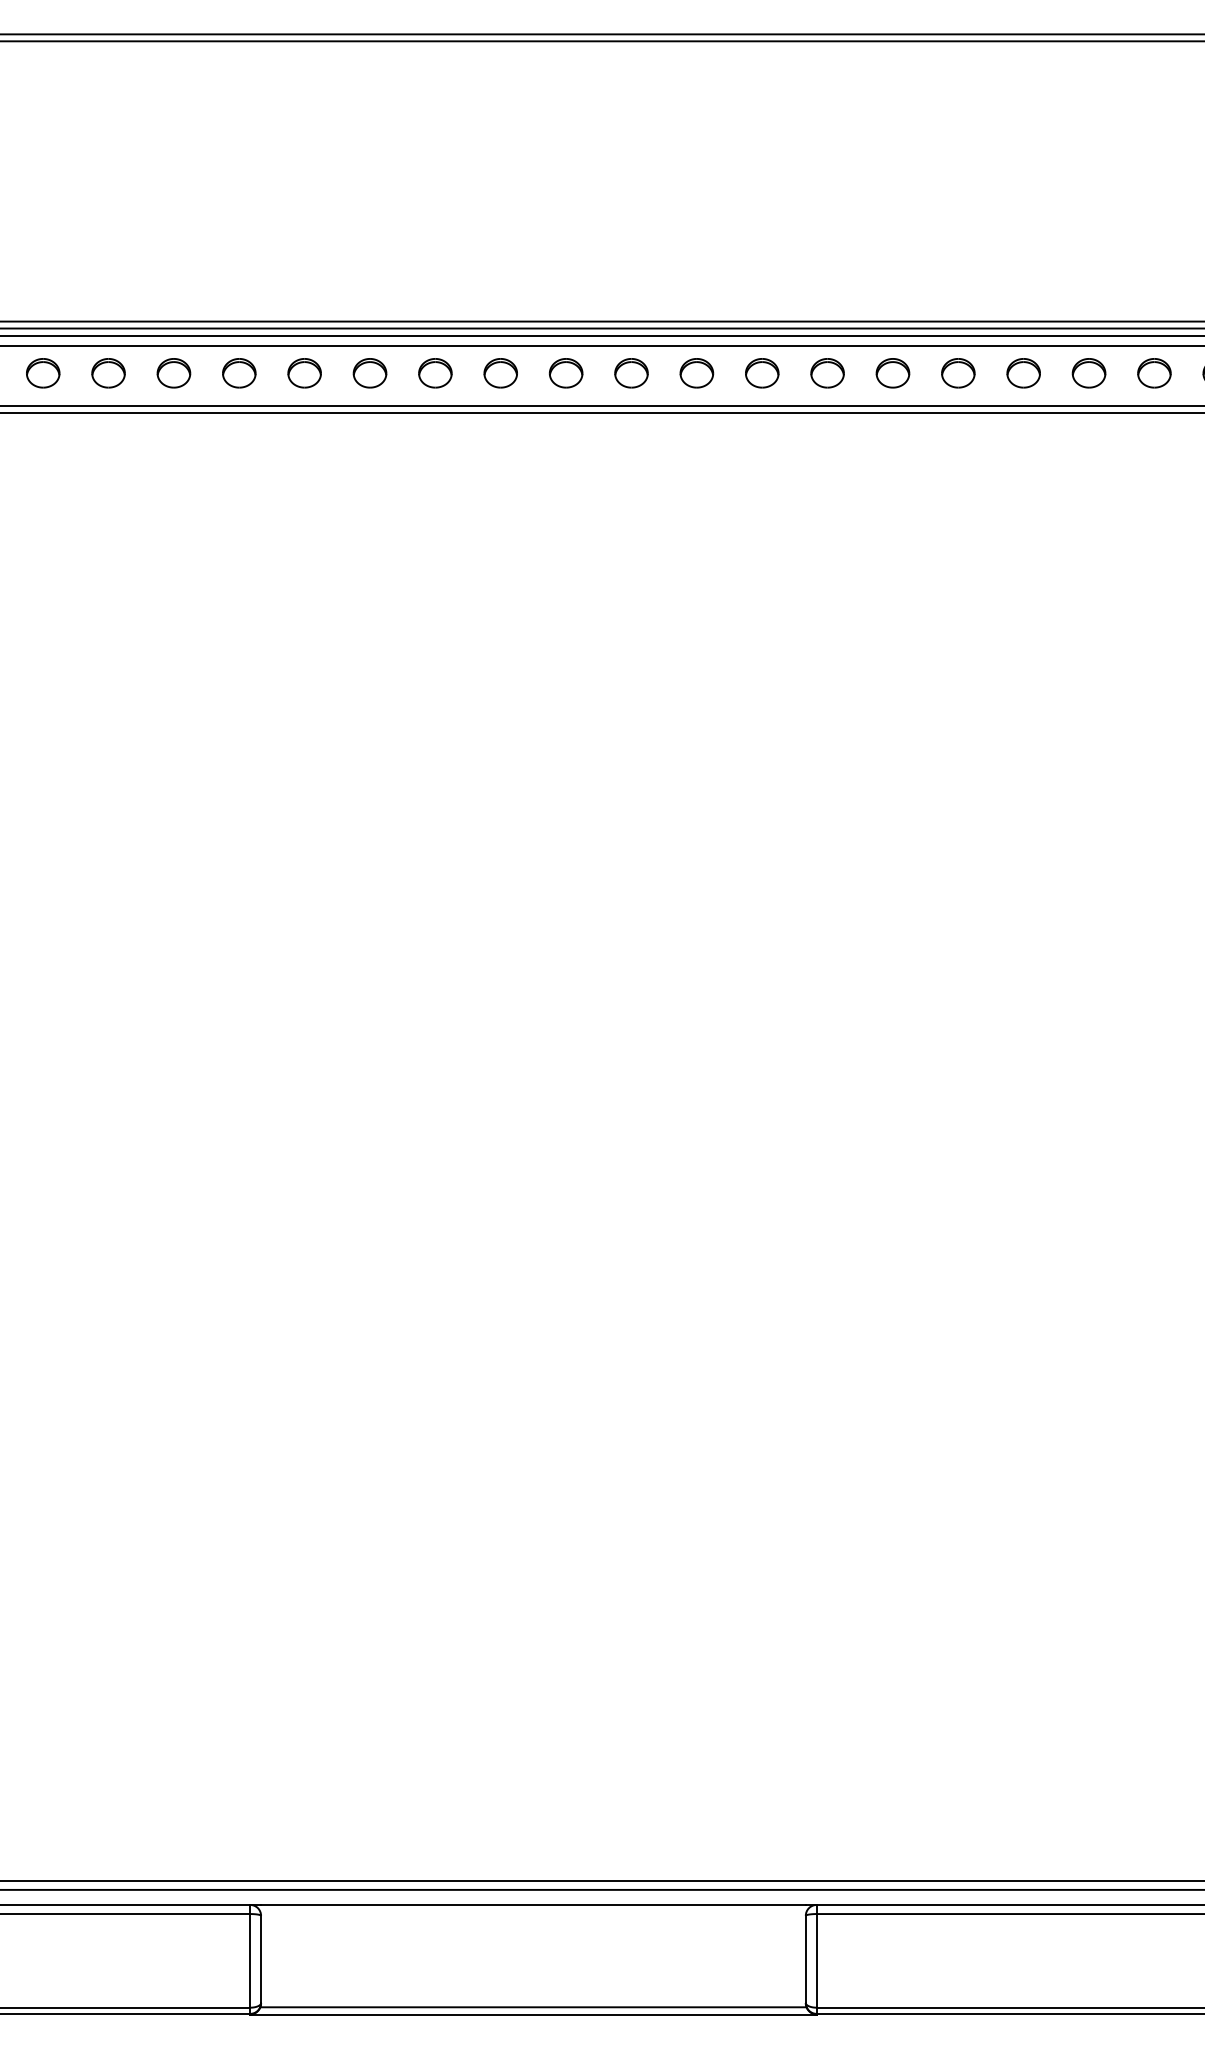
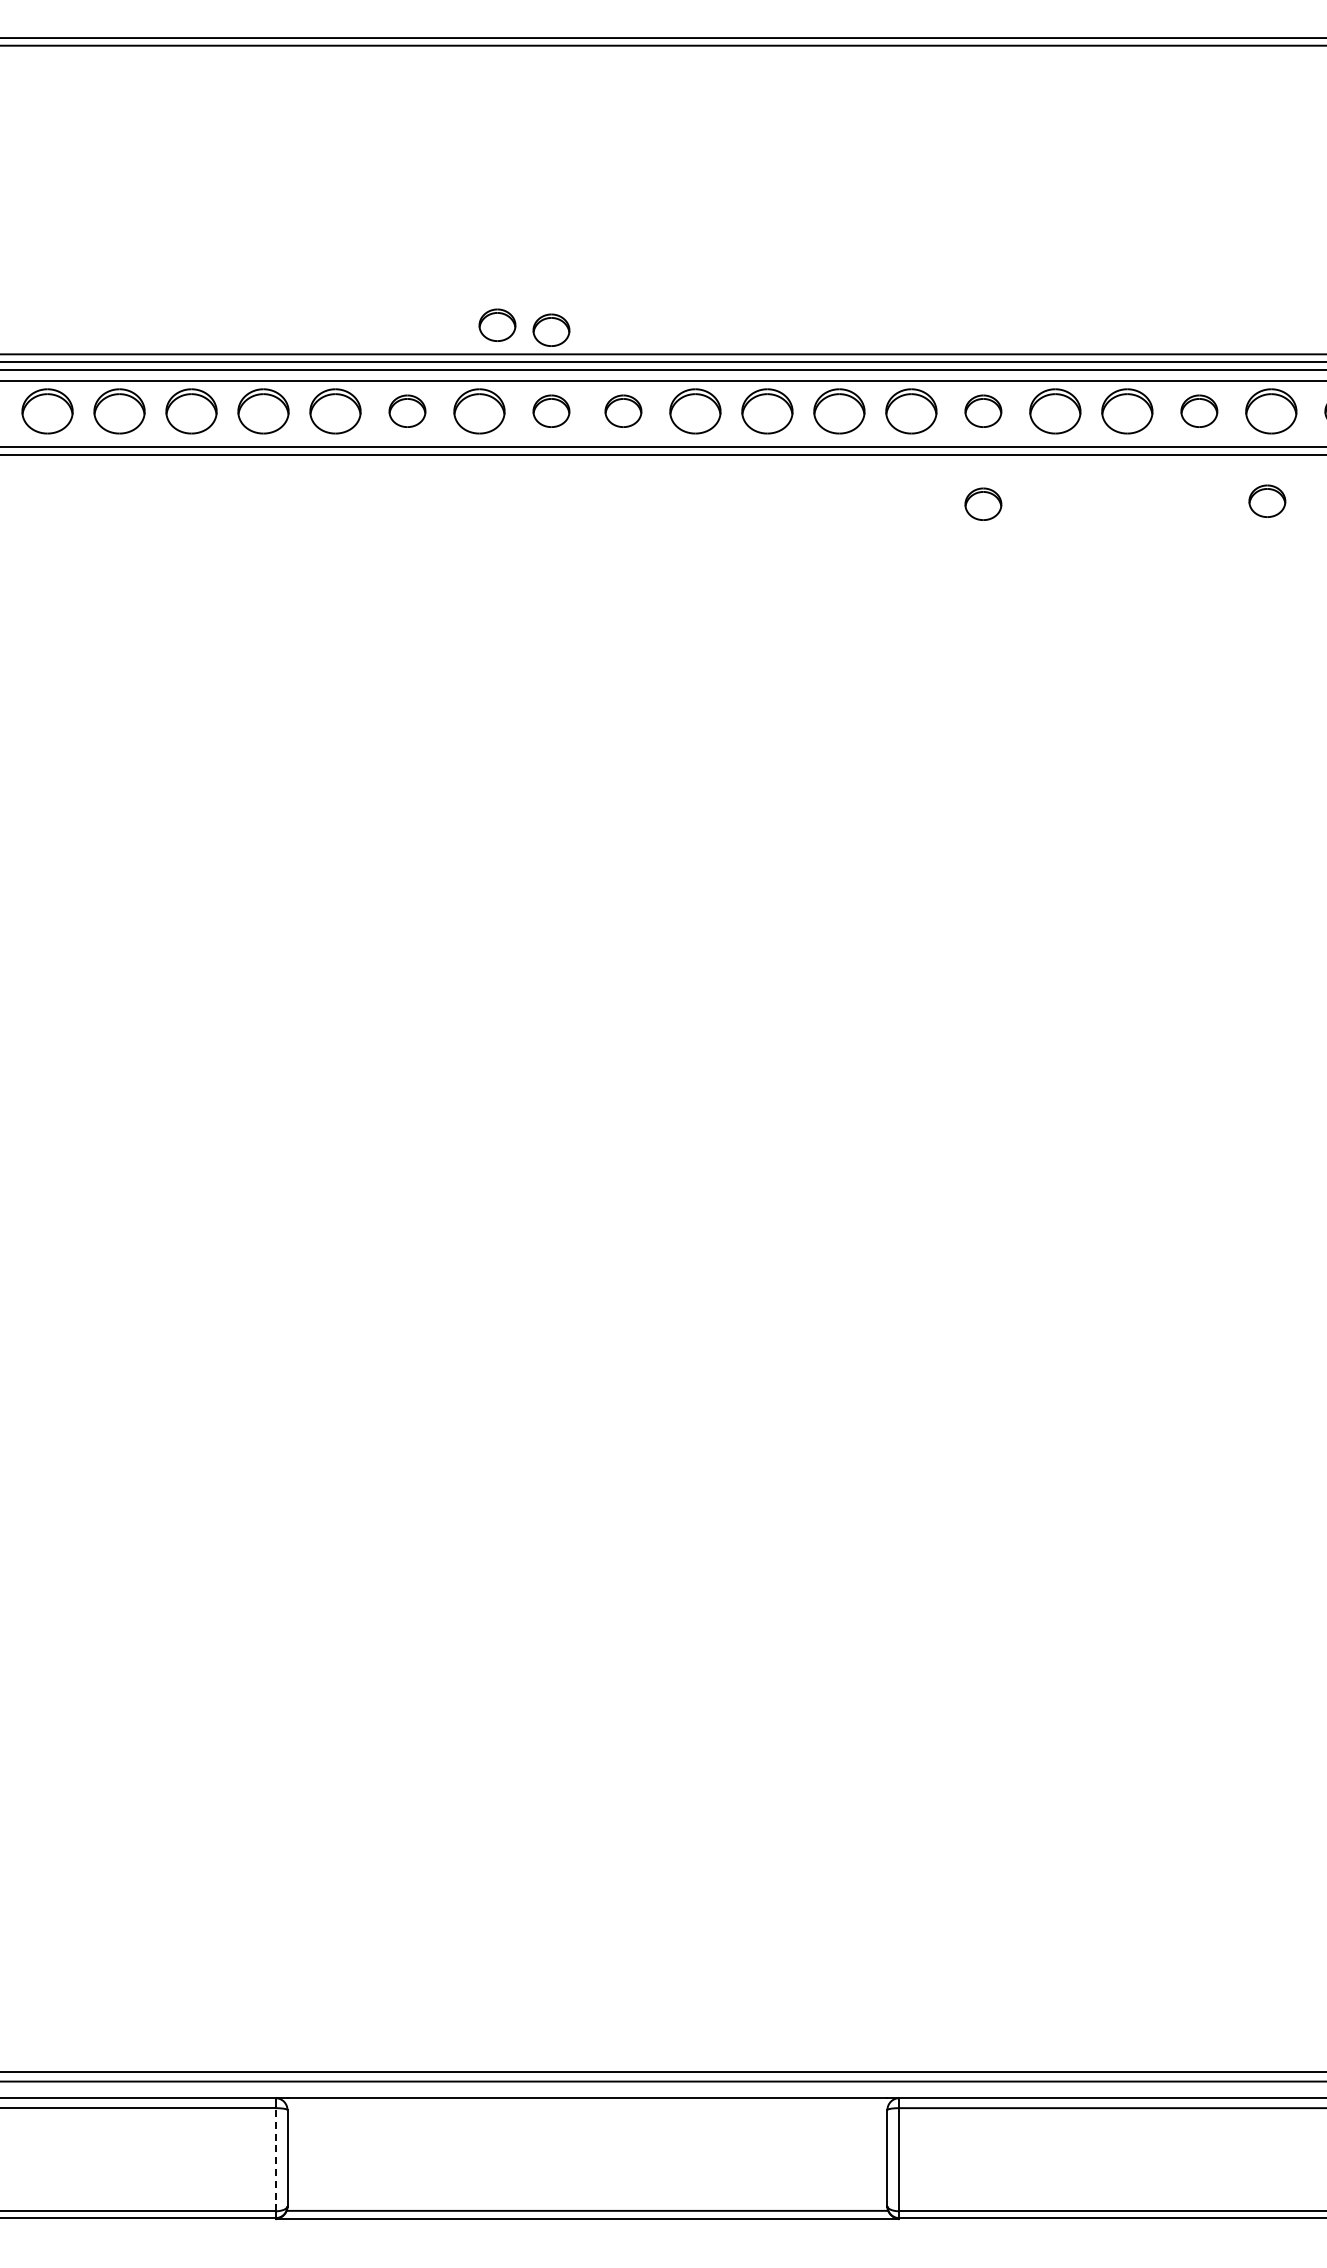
part: (451, 294) -> (497, 324), added
part: (500, 299) -> (551, 329), added
part: (43, 372) -> (47, 410), size x1.4
part: (108, 372) -> (119, 410), size x1.4
part: (173, 372) -> (191, 410), size x1.4
part: (239, 372) -> (263, 410), size x1.4
part: (304, 372) -> (335, 410), size x1.4
part: (435, 372) -> (479, 410), size x1.4
part: (631, 372) -> (695, 410), size x1.4
part: (696, 372) -> (767, 410), size x1.4
part: (762, 372) -> (839, 410), size x1.4
part: (827, 372) -> (911, 410), size x1.4
part: (958, 372) -> (1055, 410), size x1.4
part: (1023, 372) -> (1127, 410), size x1.4
part: (1154, 372) -> (1271, 410), size x1.4
part: (1150, 454) -> (1267, 500), added
part: (893, 457) -> (983, 503), added
line: (250, 1960) -> (275, 2159), solid -> dashed

